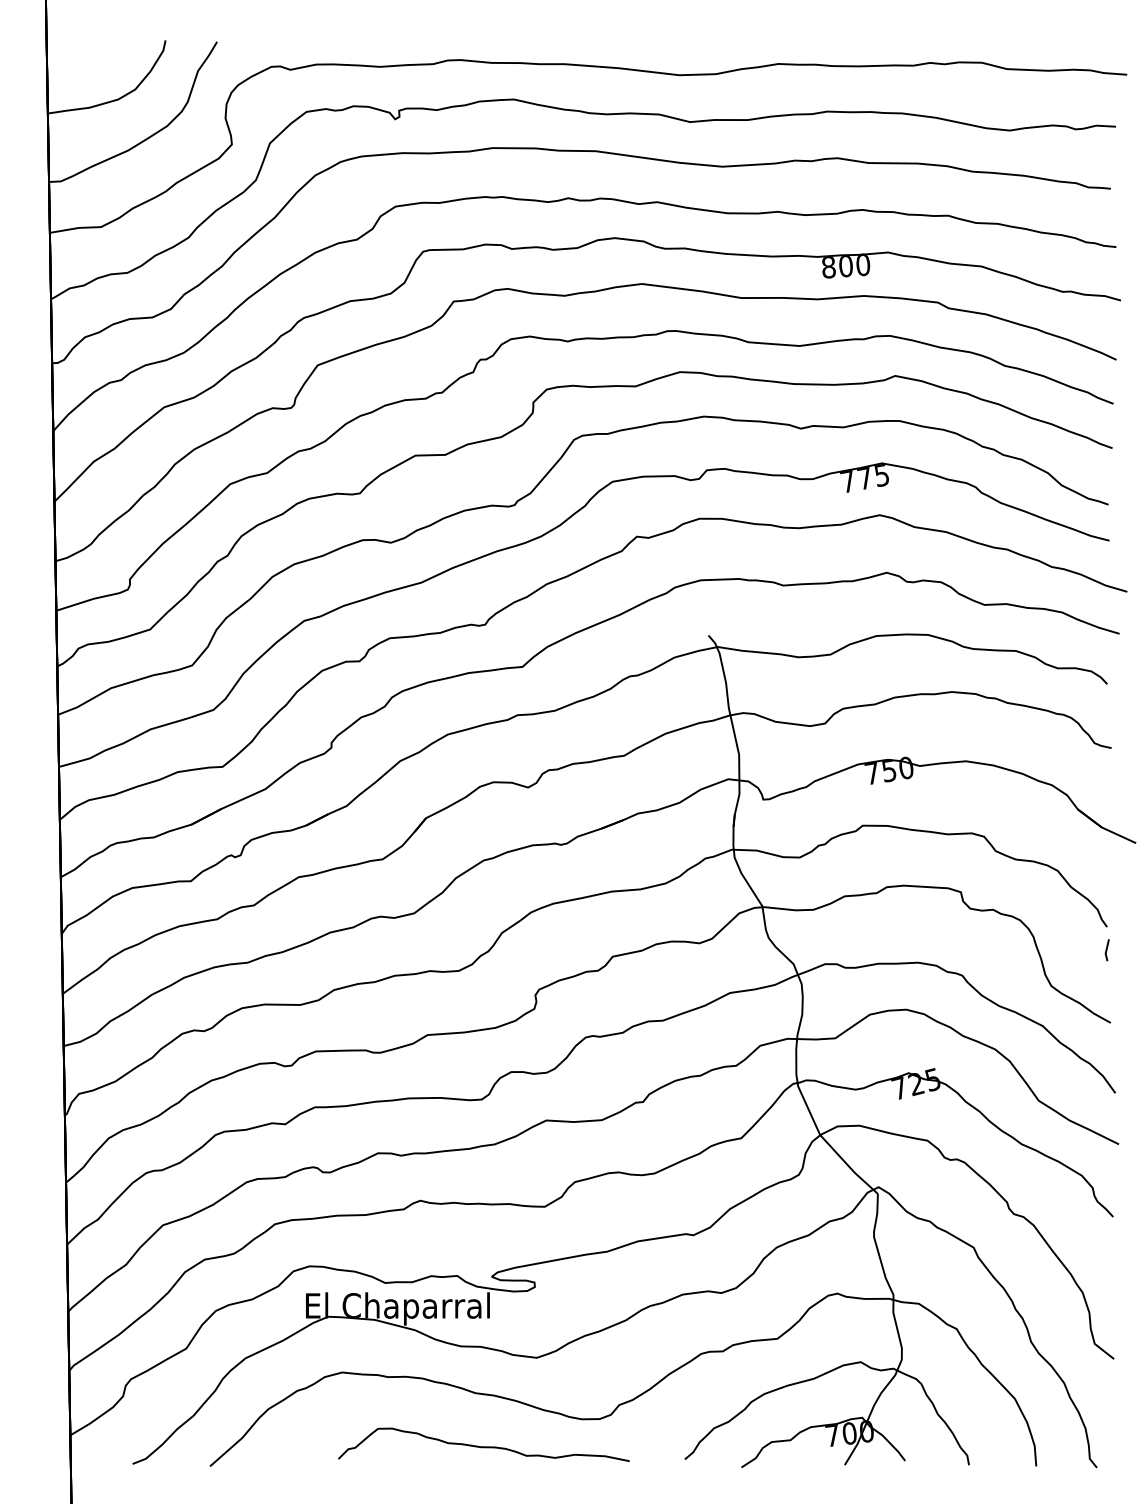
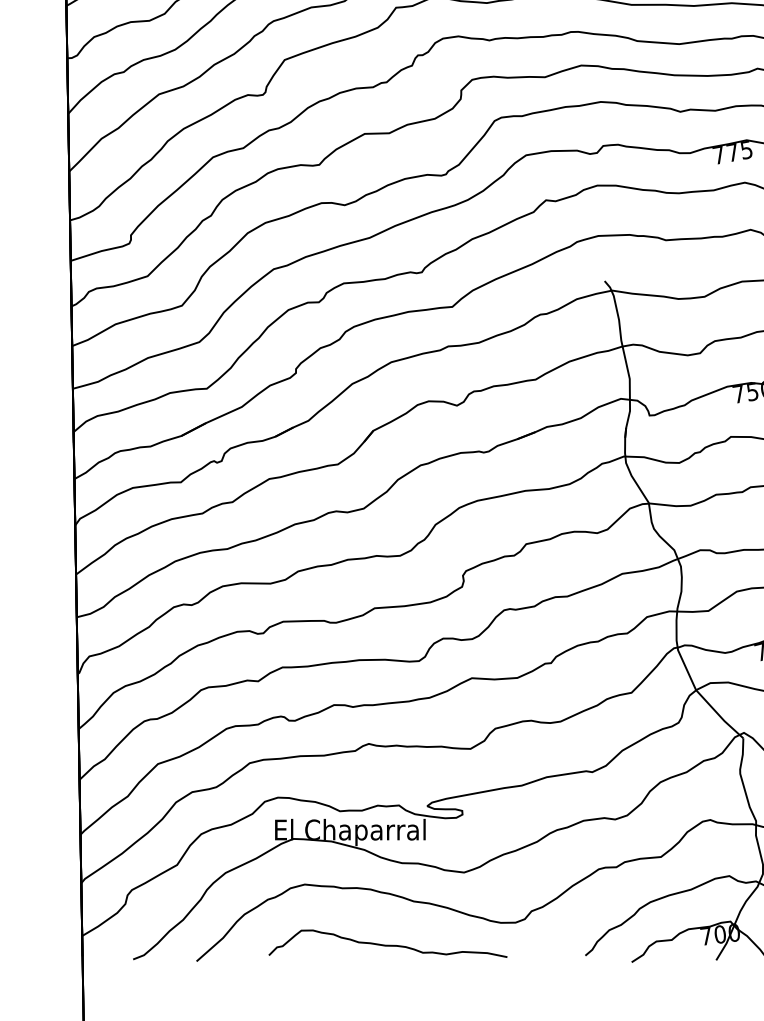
curve: (483, 1446) -> (387, 945), moved

